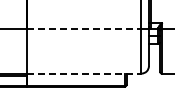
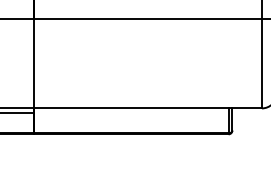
line: (84, 28) -> (148, 18), dashed -> solid
line: (84, 73) -> (148, 108), dashed -> solid

